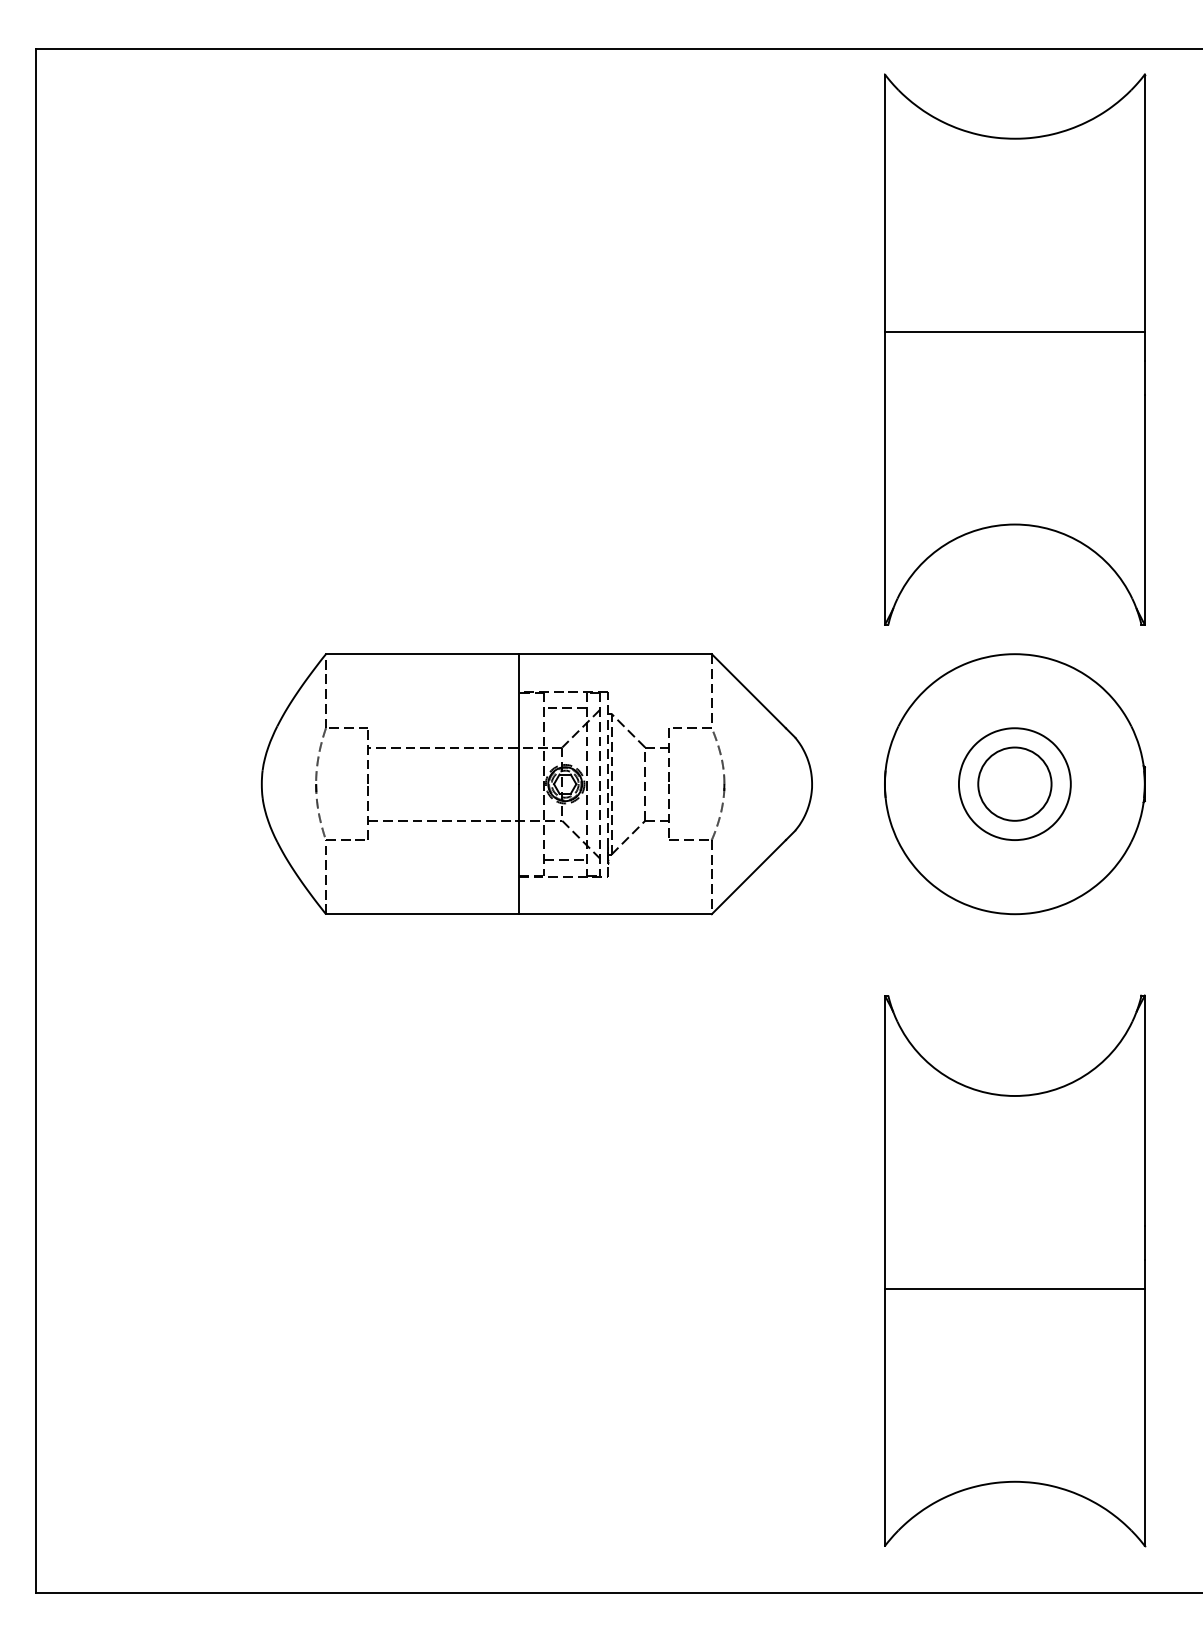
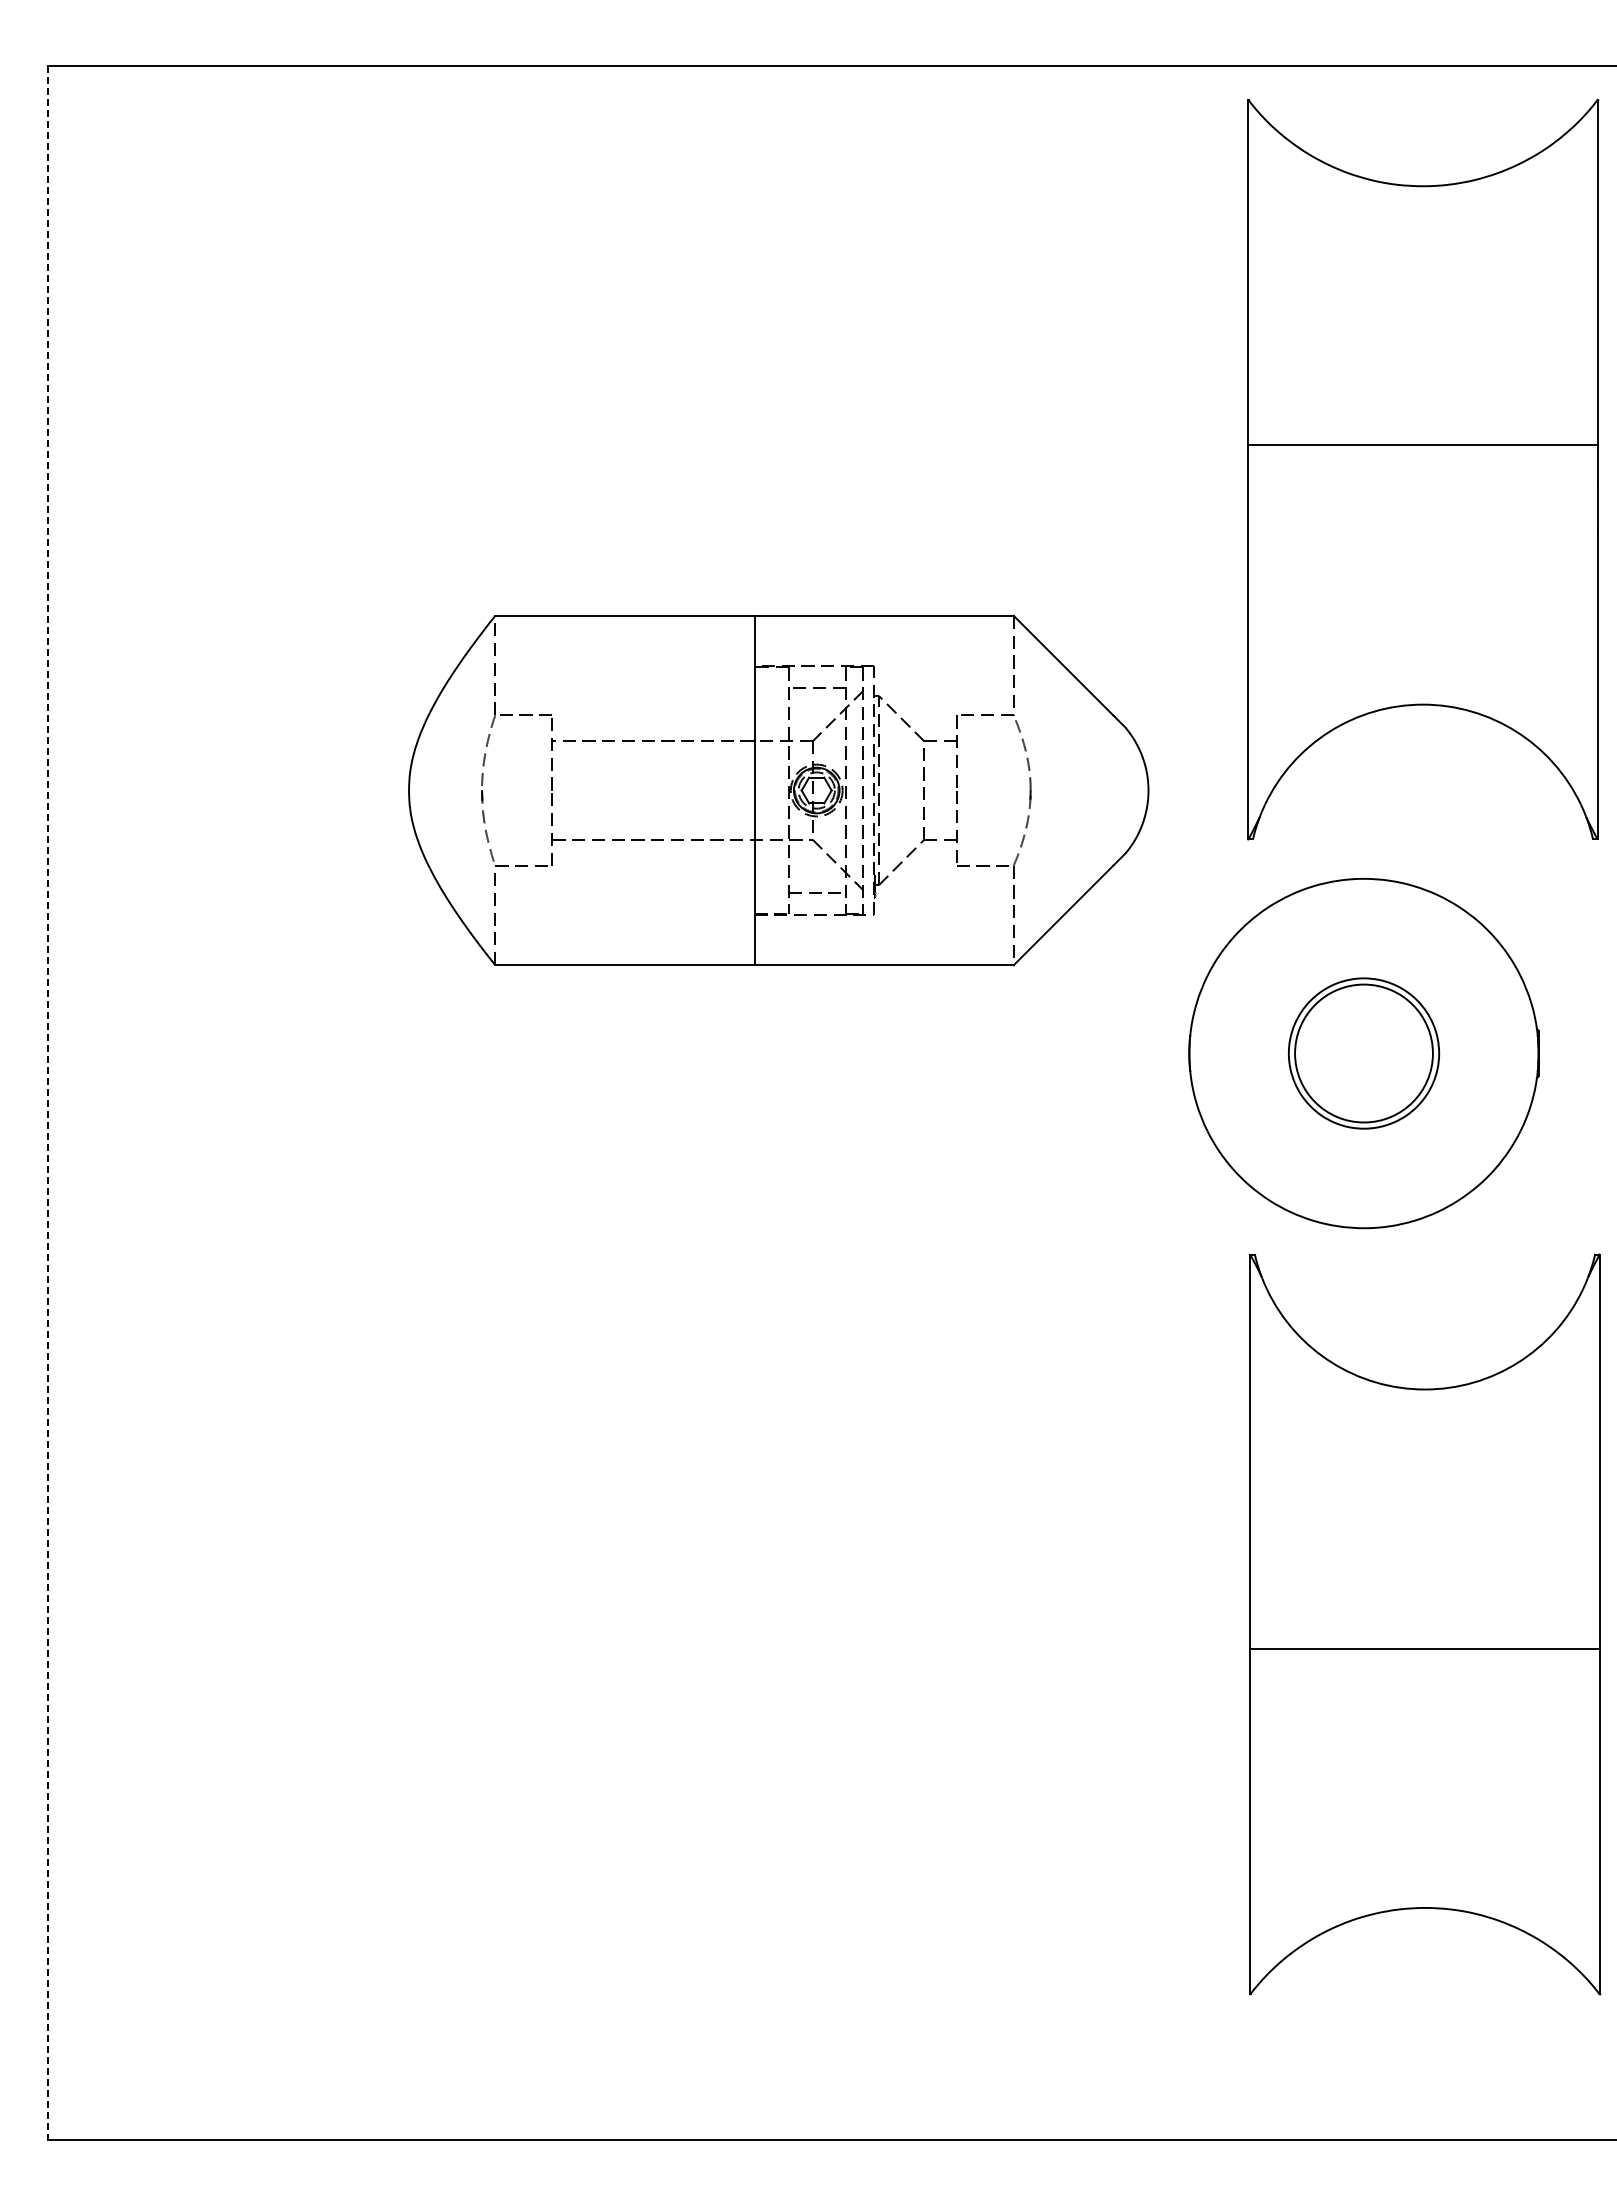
part: (1015, 349) -> (1423, 469), moved
part: (536, 784) -> (778, 790), moved
circle: (1014, 784) -> (1363, 1053), size x1.4
line: (35, 821) -> (48, 1103), solid -> dashed
part: (1015, 1270) -> (1425, 1624), moved

